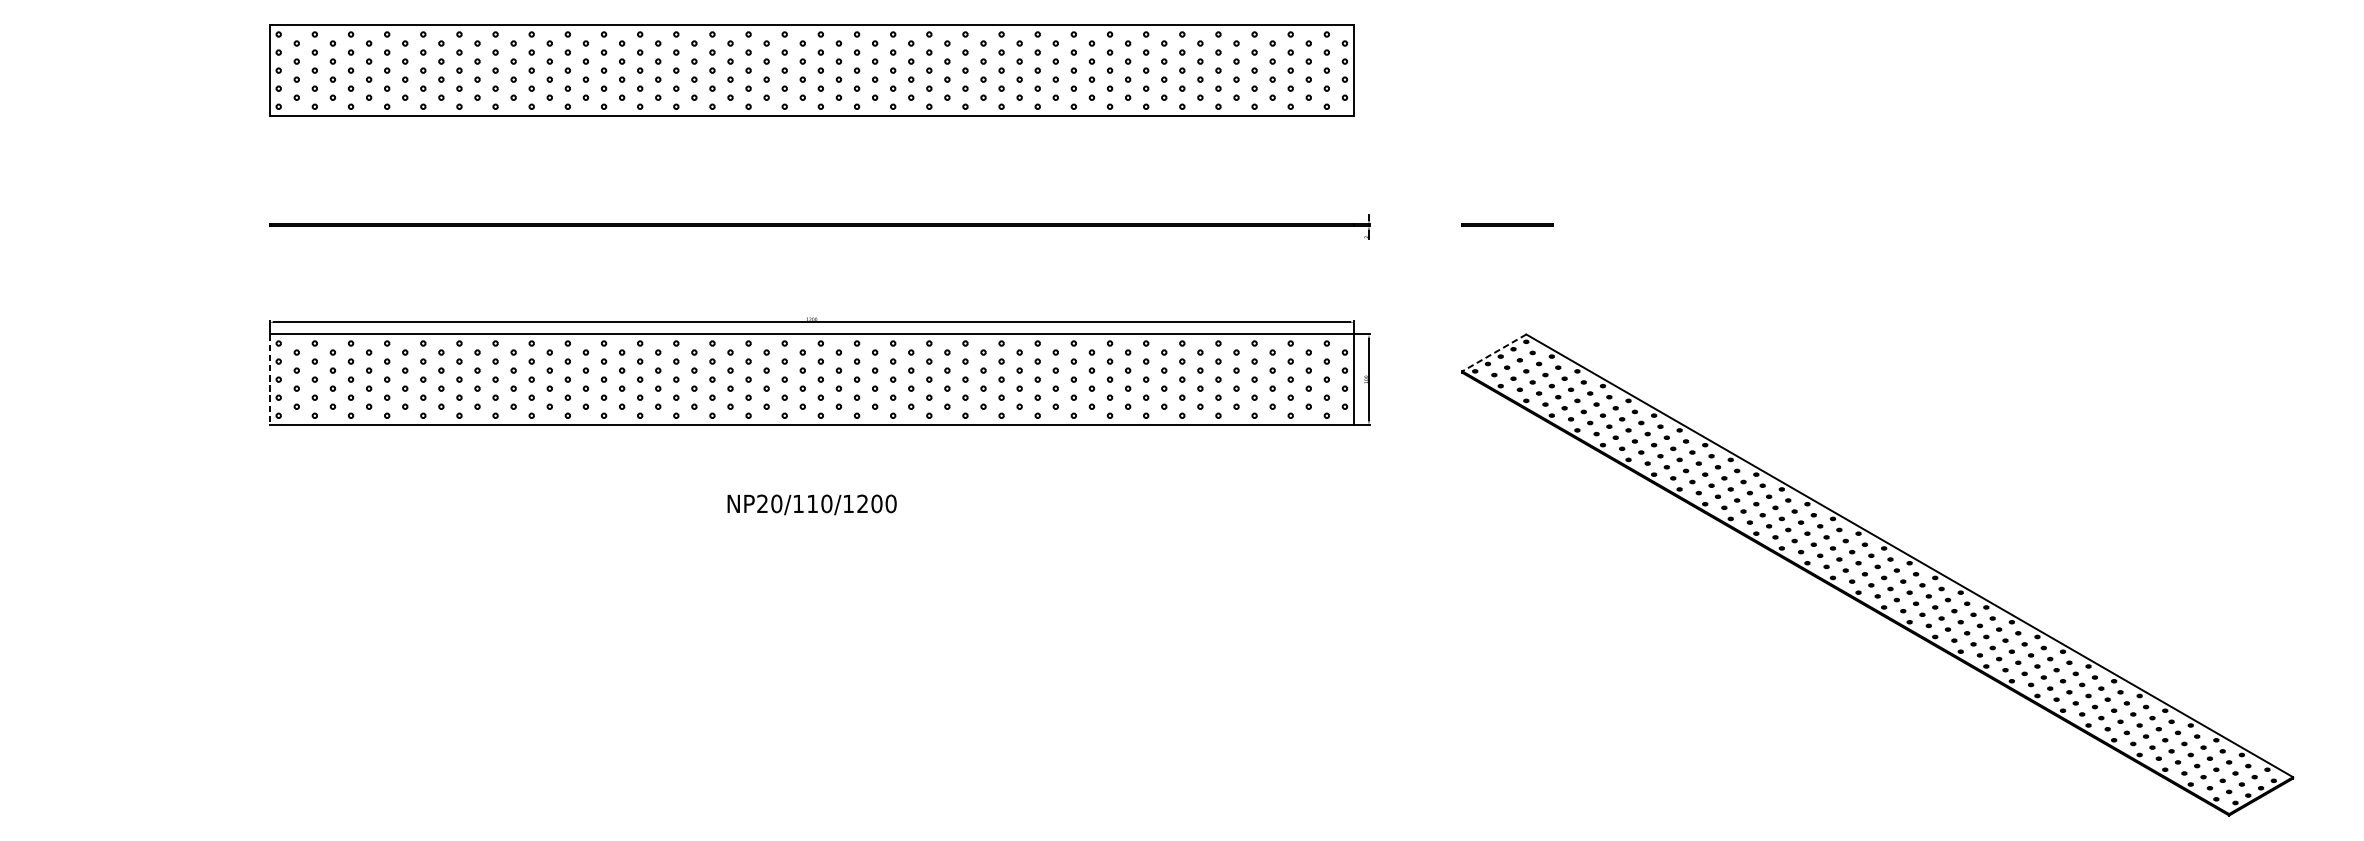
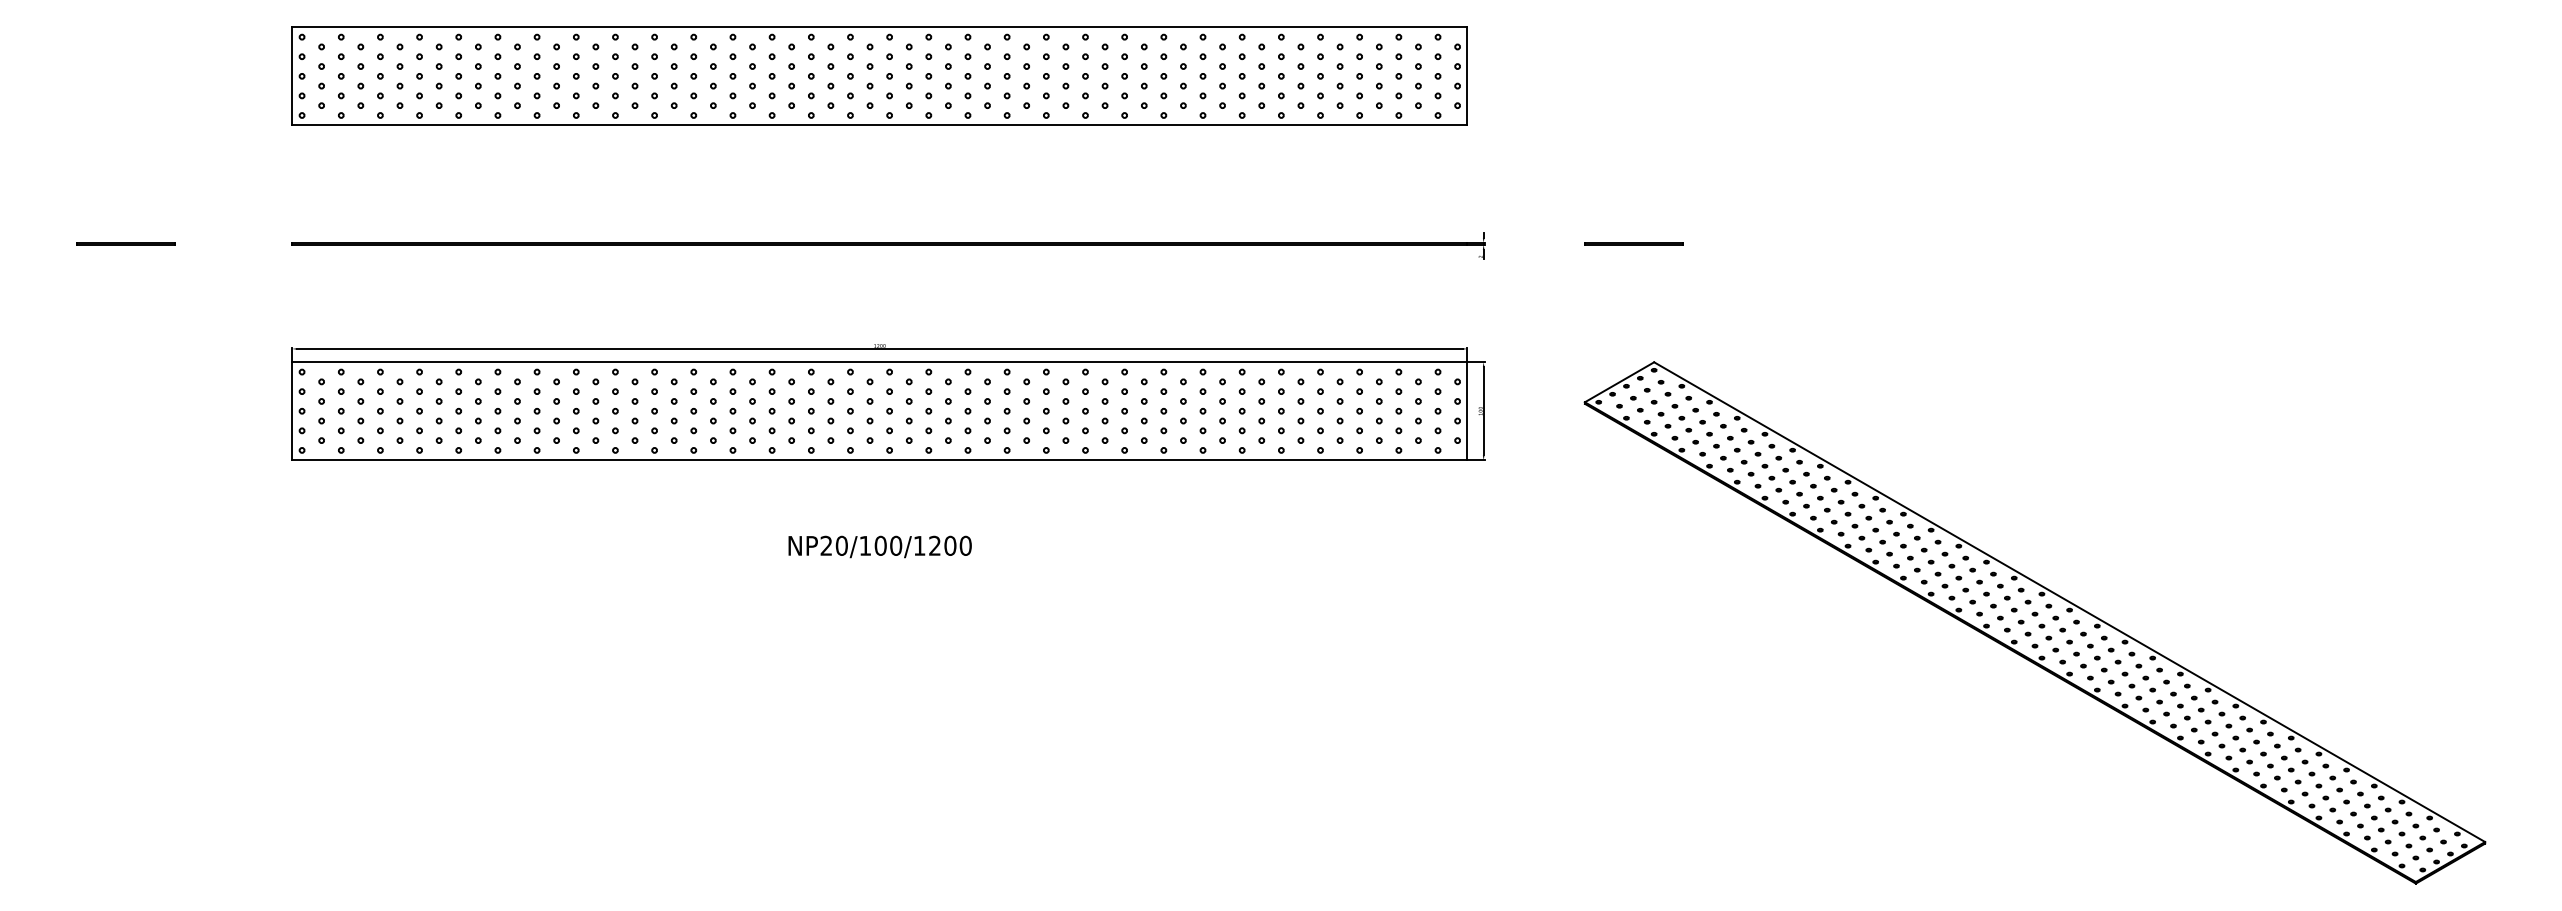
line: (115, 224) -> (125, 243), added
line: (1494, 353) -> (1619, 382), dashed -> solid
line: (269, 379) -> (292, 411), dashed -> solid
text: (812, 503) -> (880, 545), NP20/110/1200 -> NP20/100/1200

